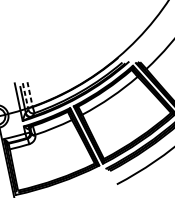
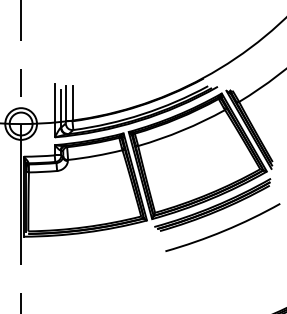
line: (30, 94) -> (72, 103), dashed -> solid
line: (25, 95) -> (65, 103), dashed -> solid

